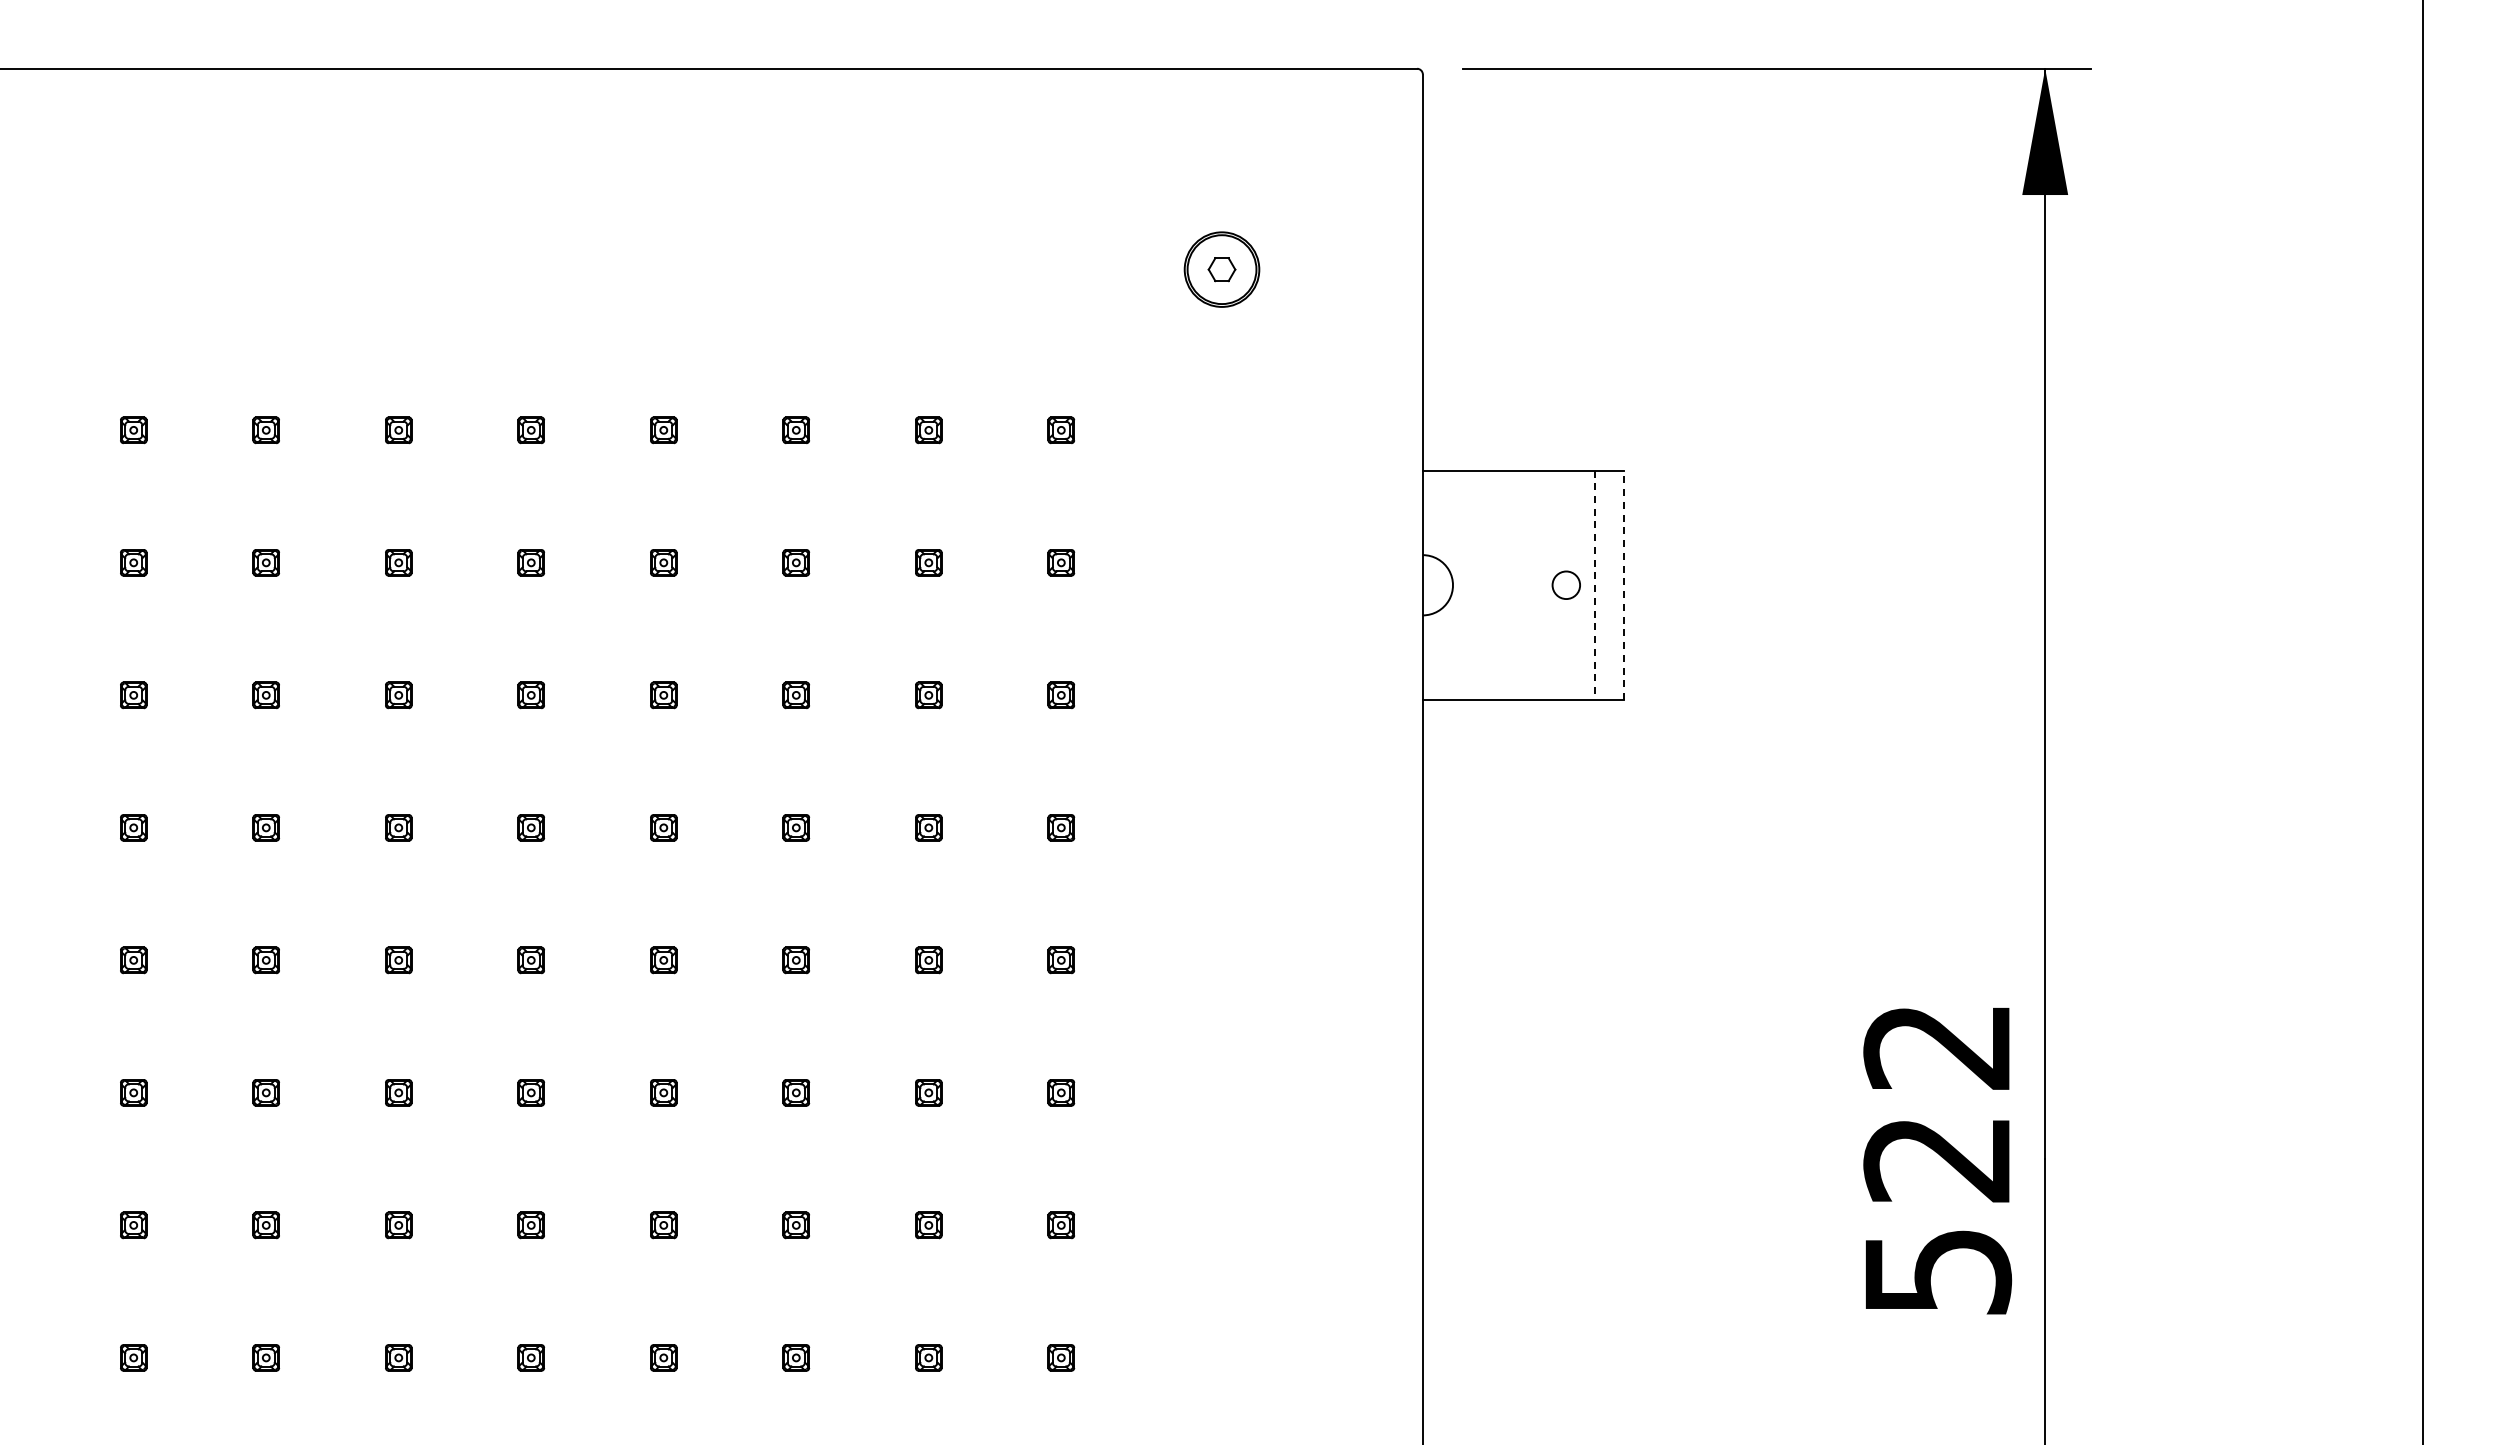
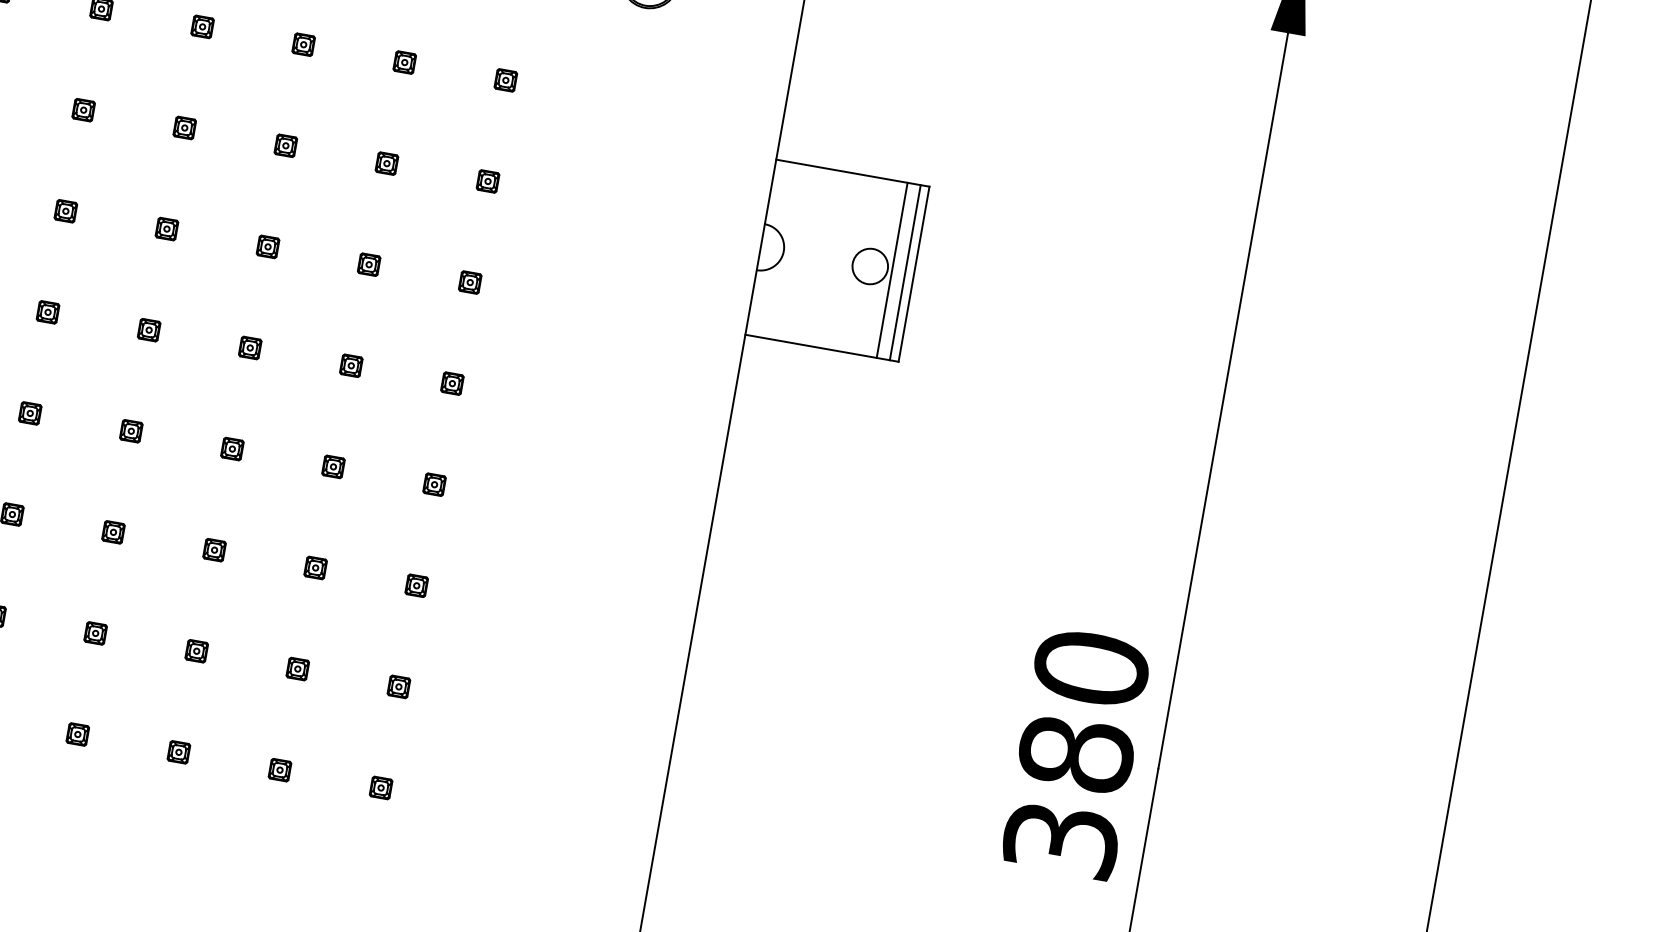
circle: (1566, 585) -> (870, 266), size x1.67
line: (1595, 585) -> (892, 270), dashed -> solid
line: (1612, 585) -> (905, 272), added
line: (1623, 585) -> (913, 274), dashed -> solid
text: (1937, 1158) -> (1076, 753), 522 -> 380

